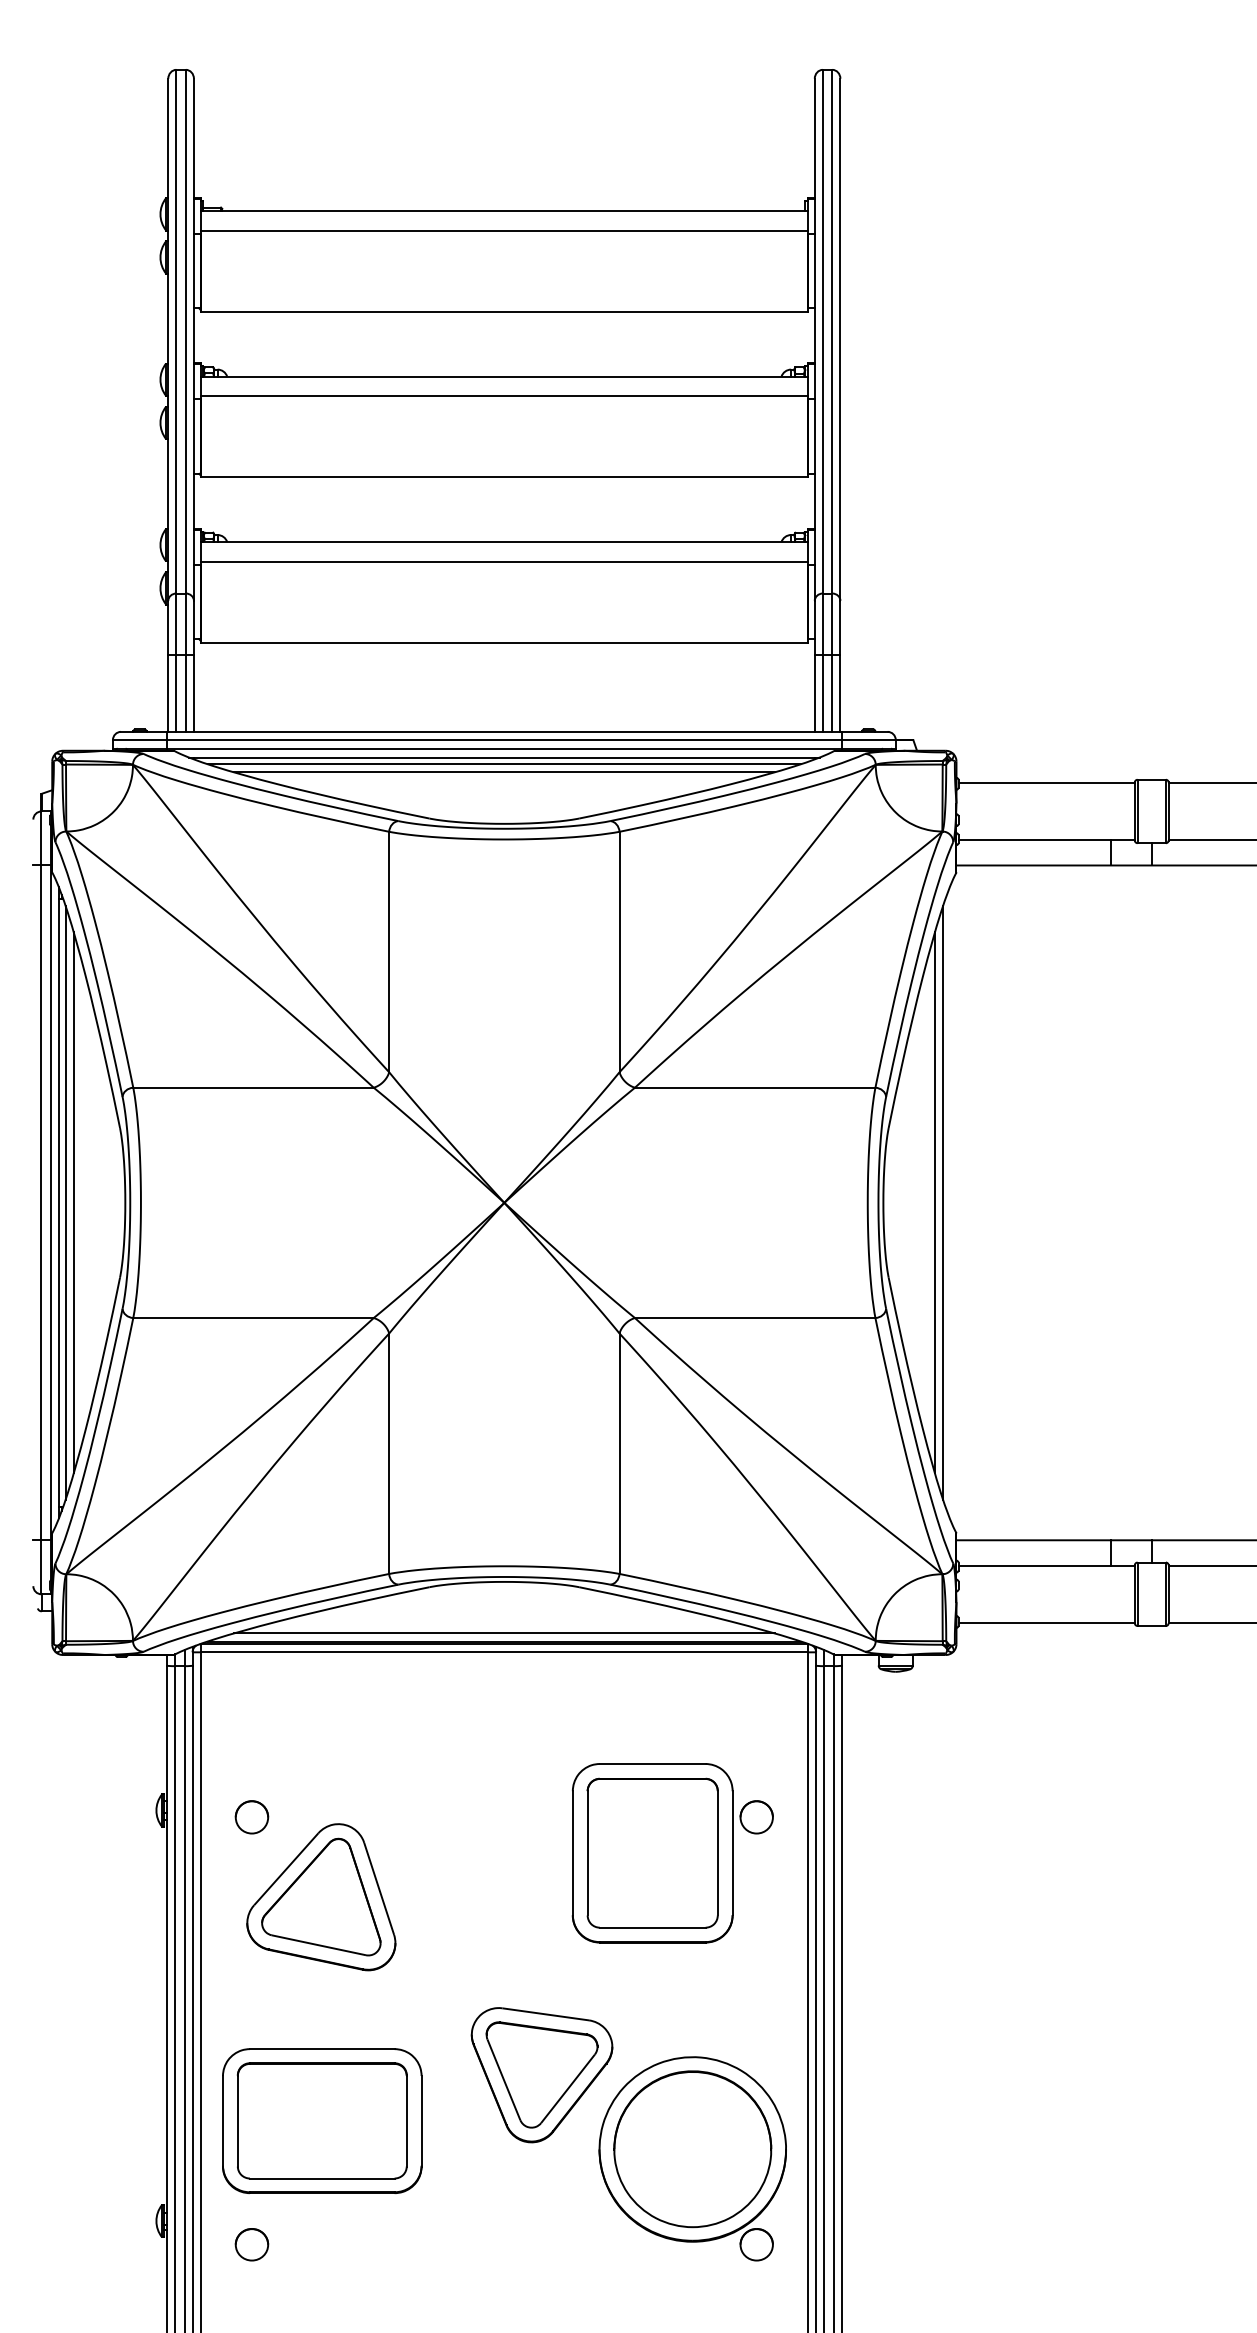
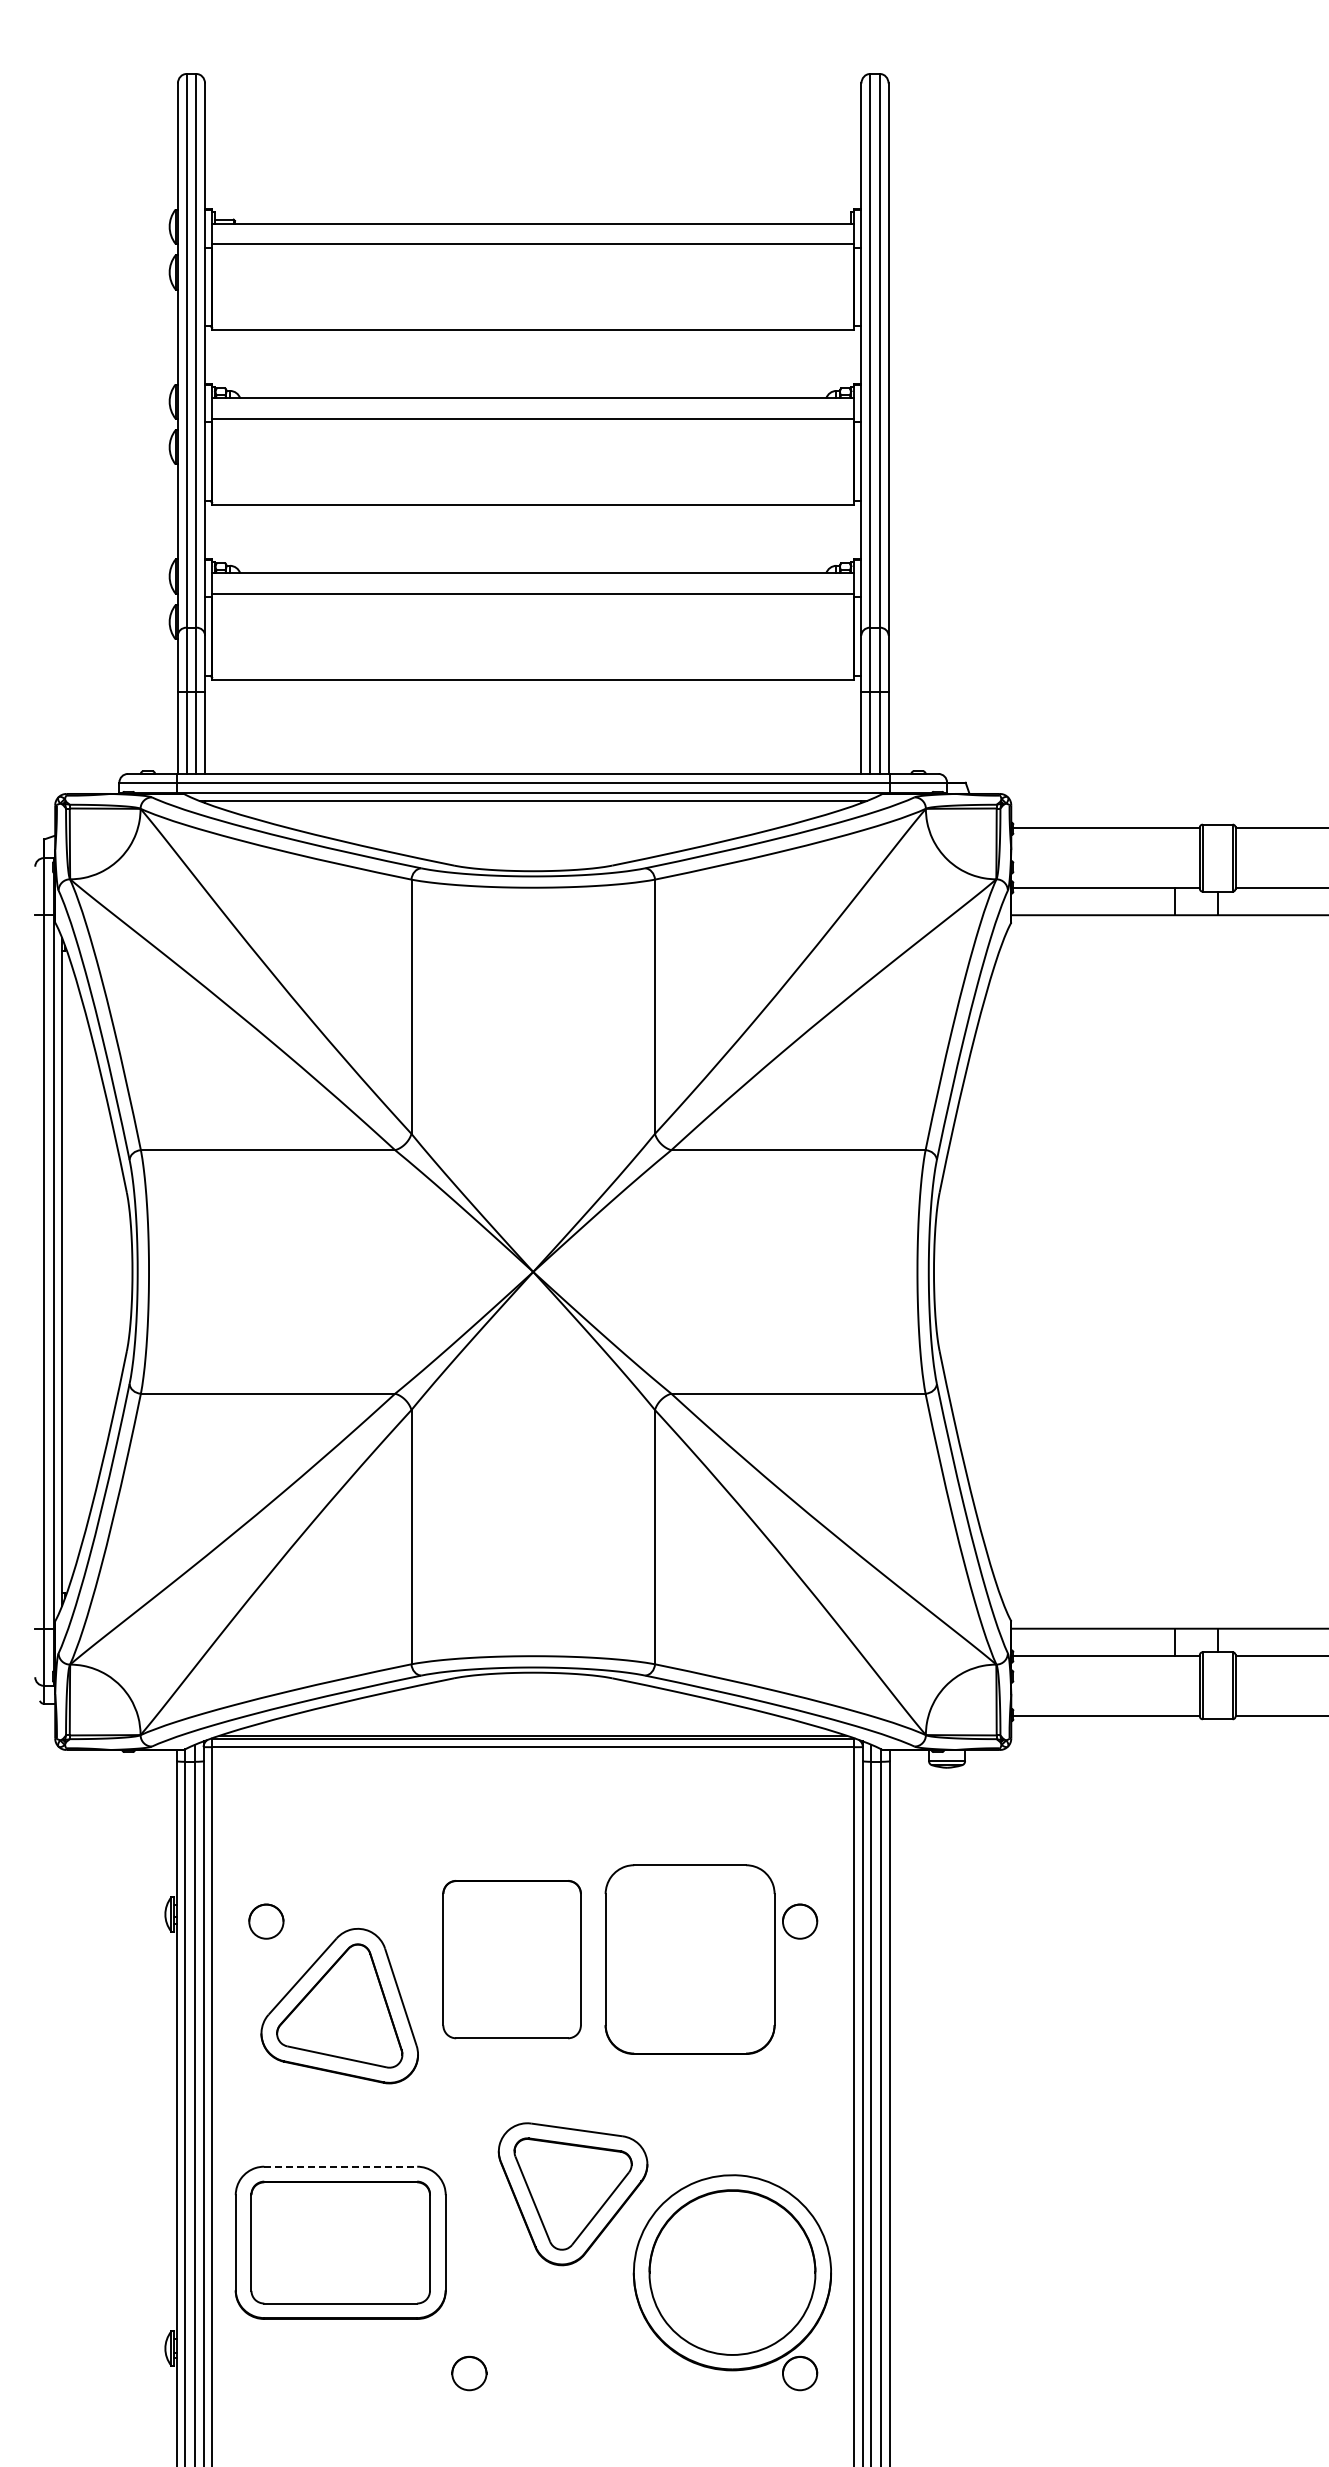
line: (503, 764) -> (532, 808), removed
line: (504, 772) -> (533, 816), removed
line: (65, 1202) -> (69, 1271), removed
line: (74, 1202) -> (78, 1271), removed
line: (934, 1202) -> (988, 1271), removed
line: (943, 1202) -> (997, 1271), removed
line: (504, 1633) -> (533, 1727), removed
part: (652, 1853) -> (511, 1959), moved
line: (323, 2048) -> (341, 2166), solid -> dashed
part: (252, 2244) -> (469, 2373), moved

